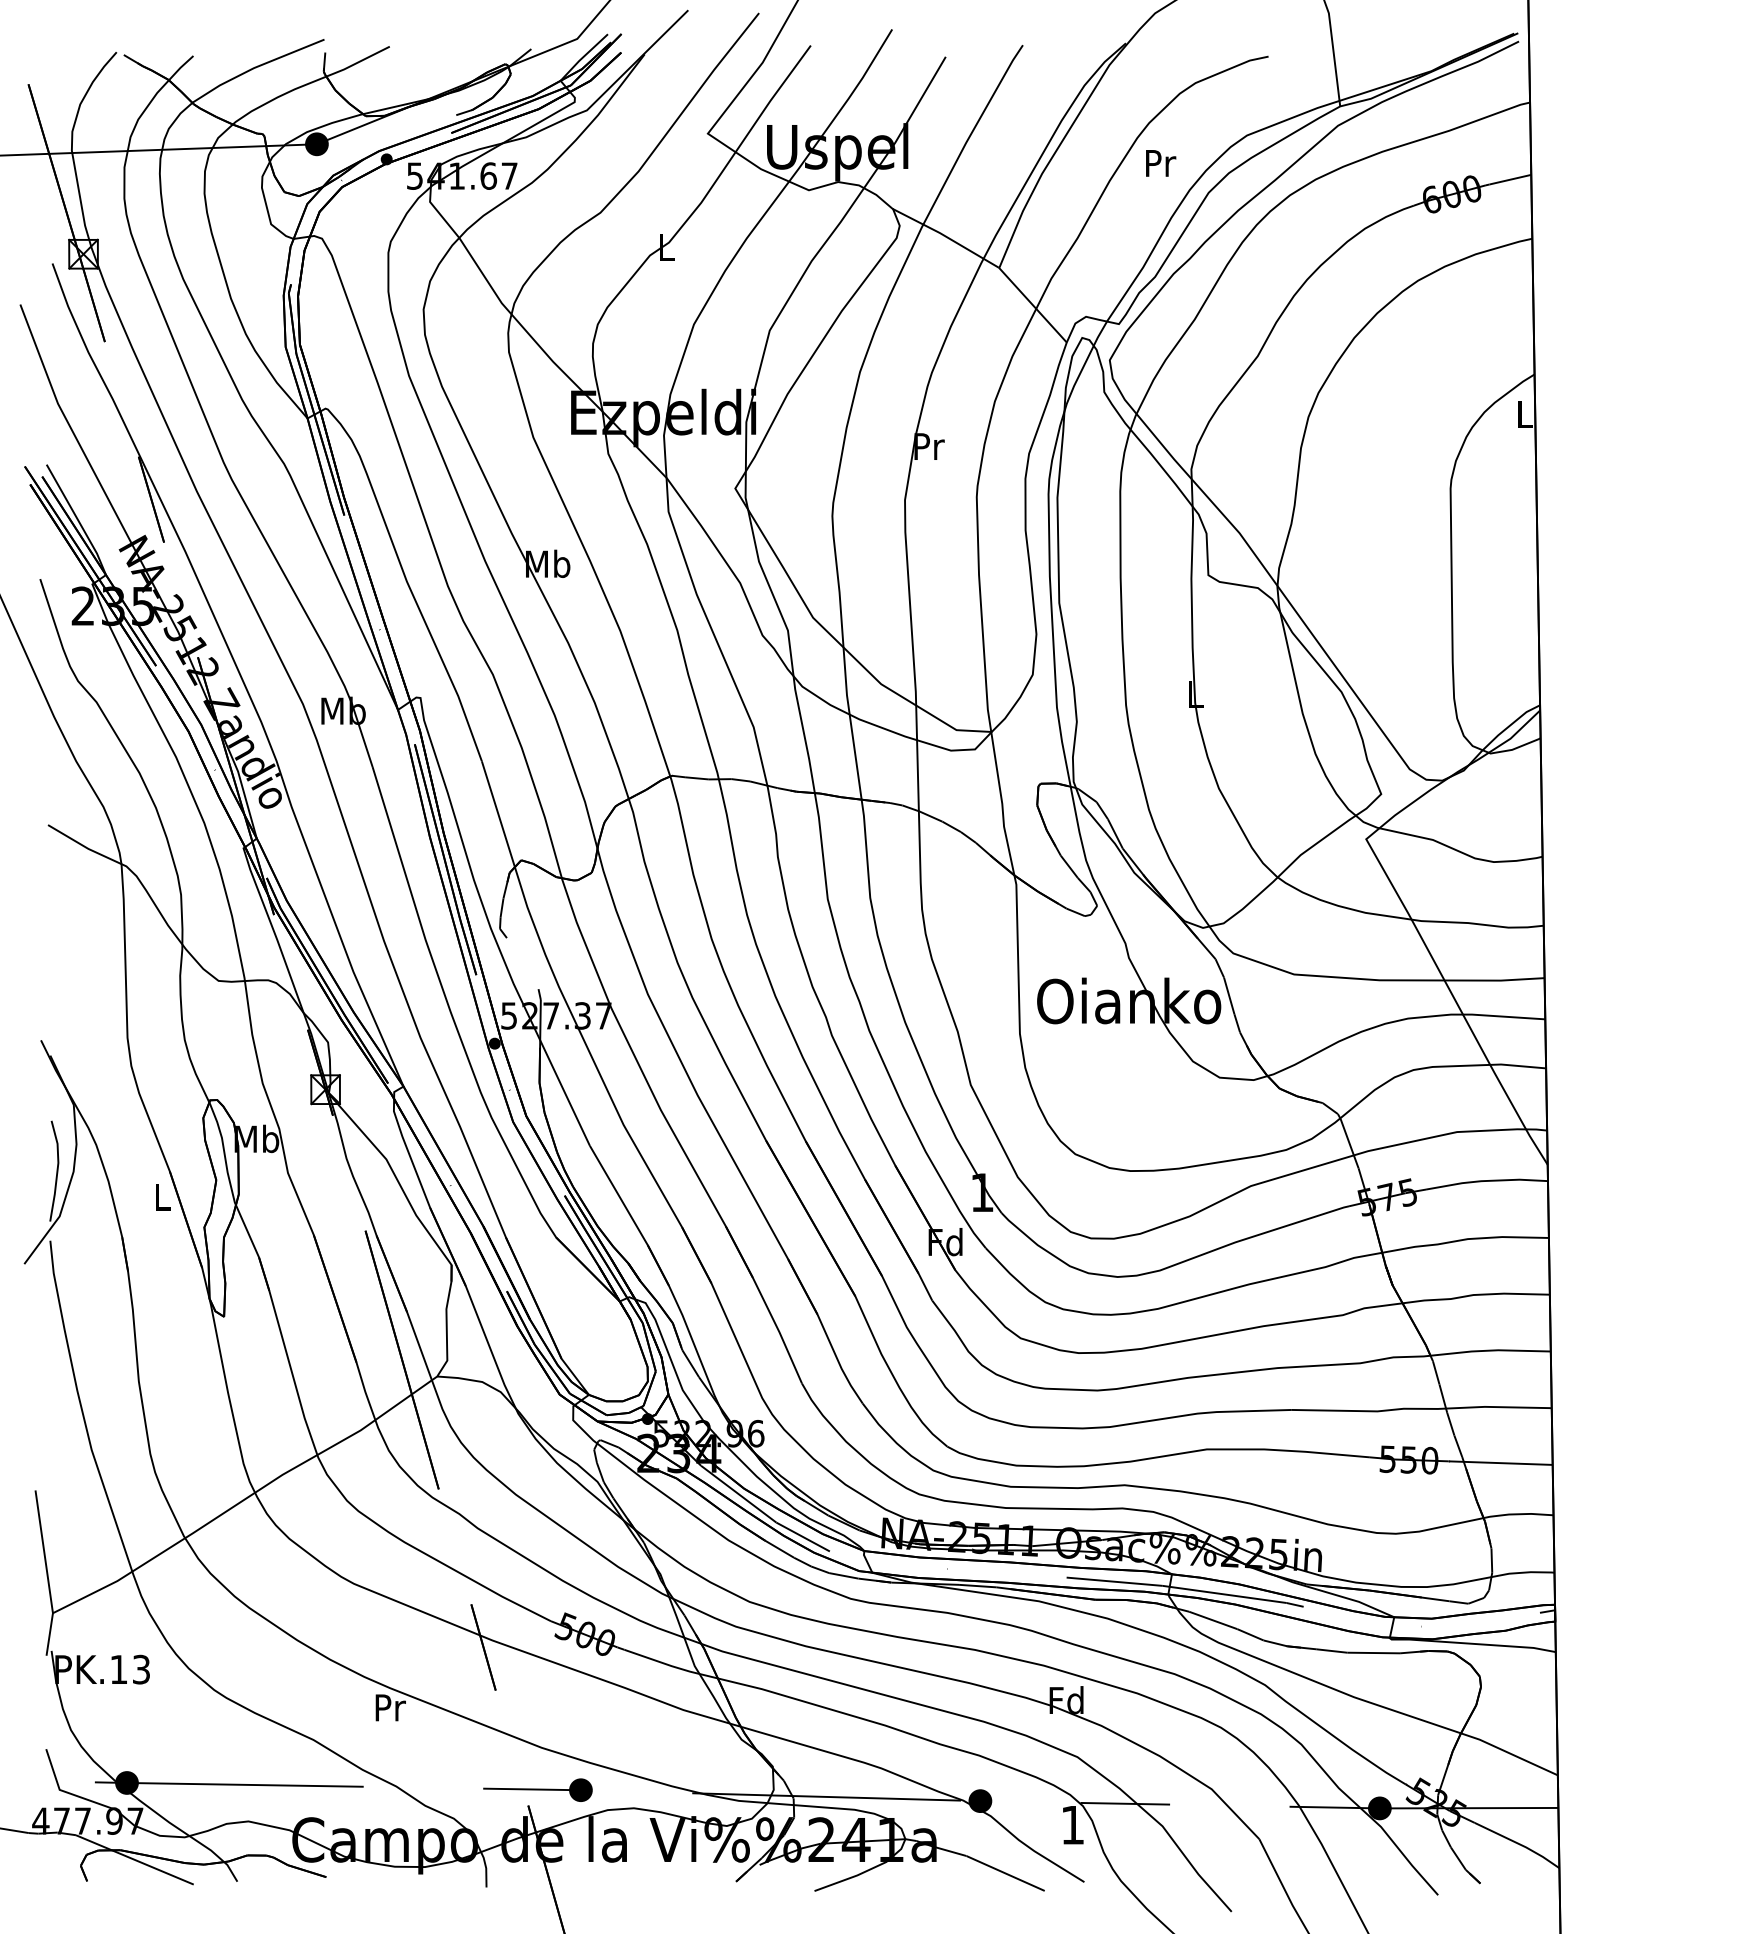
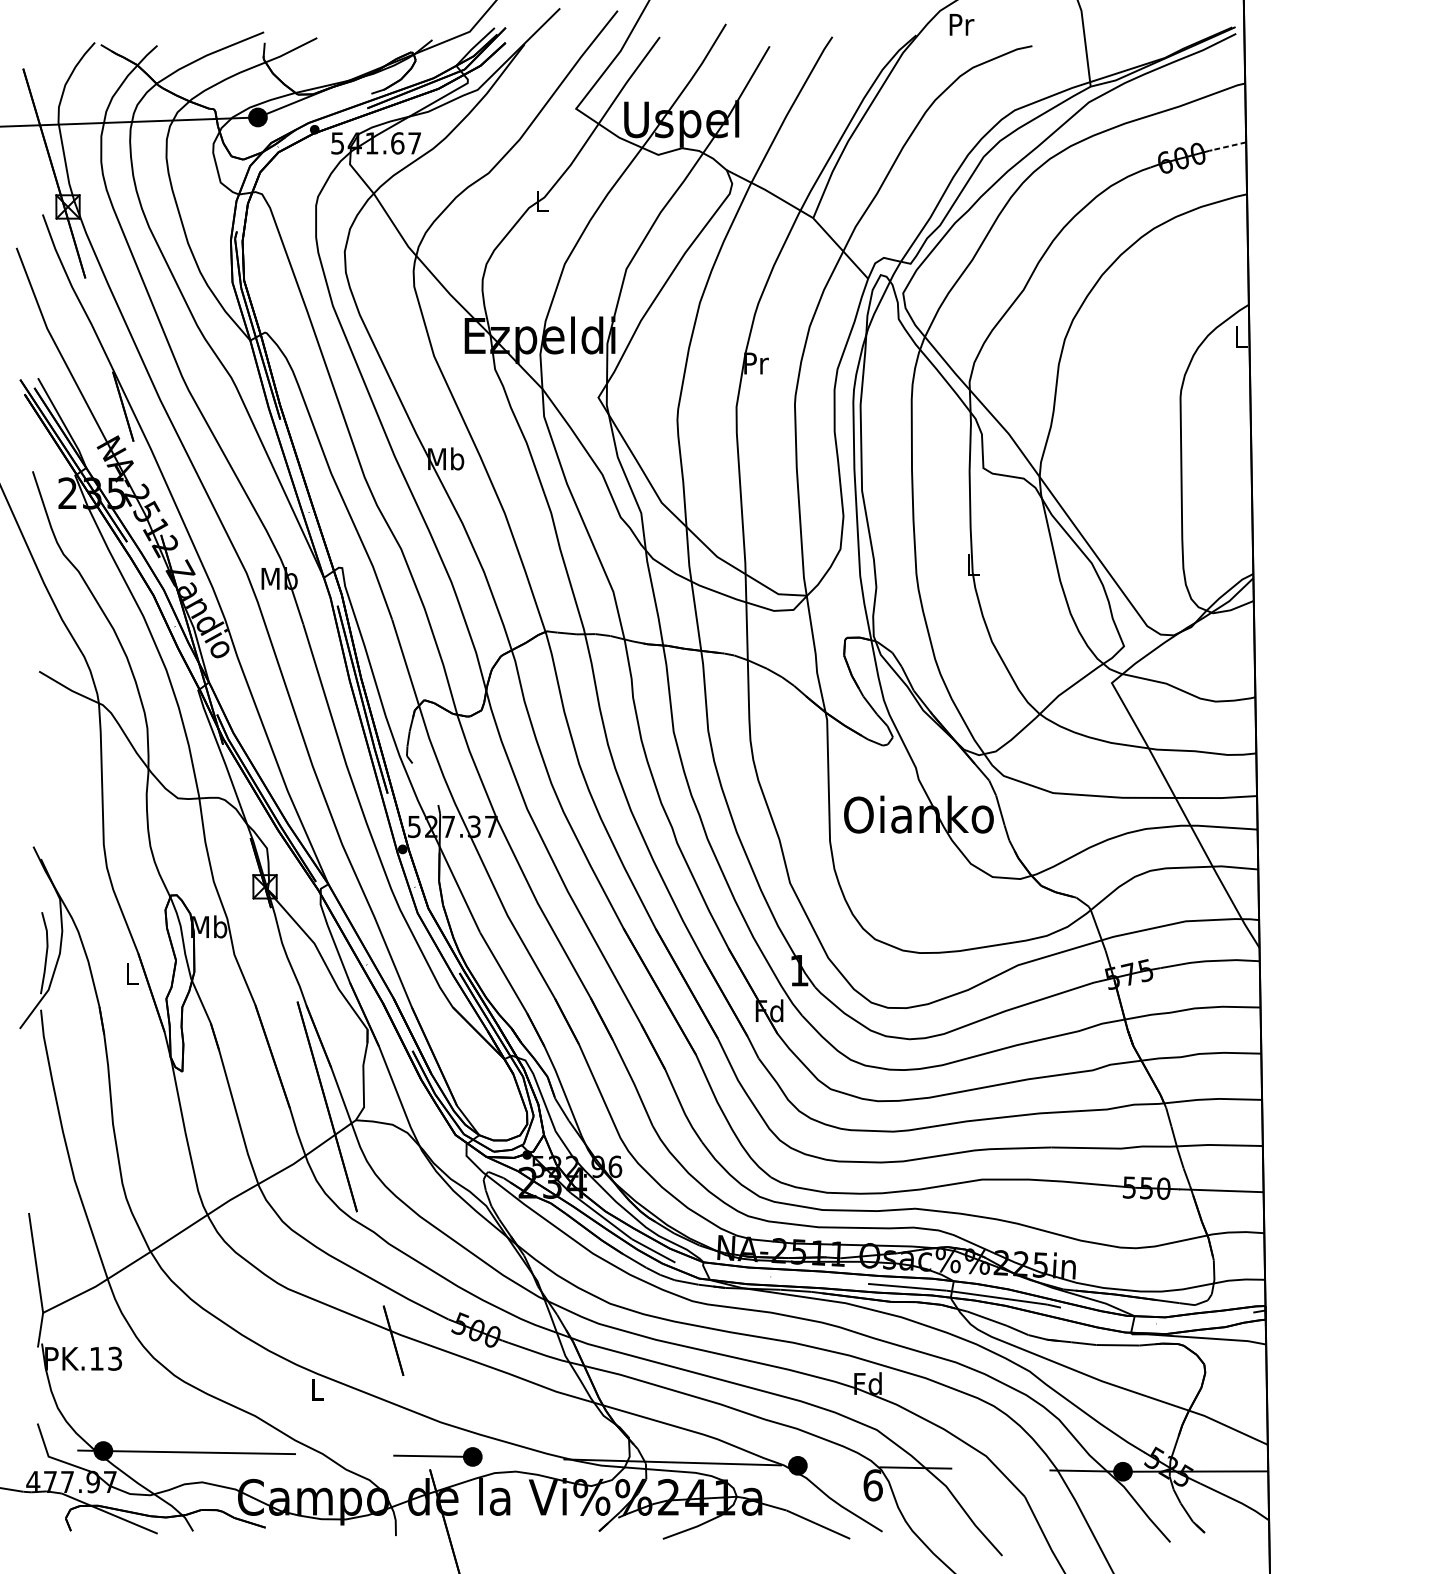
text: (1161, 163) -> (962, 24), moved
line: (1509, 179) -> (1228, 146), solid -> dashed
text: (390, 1707) -> (317, 1389), Pr -> L
text: (1072, 1824) -> (872, 1484), 1 -> 6

